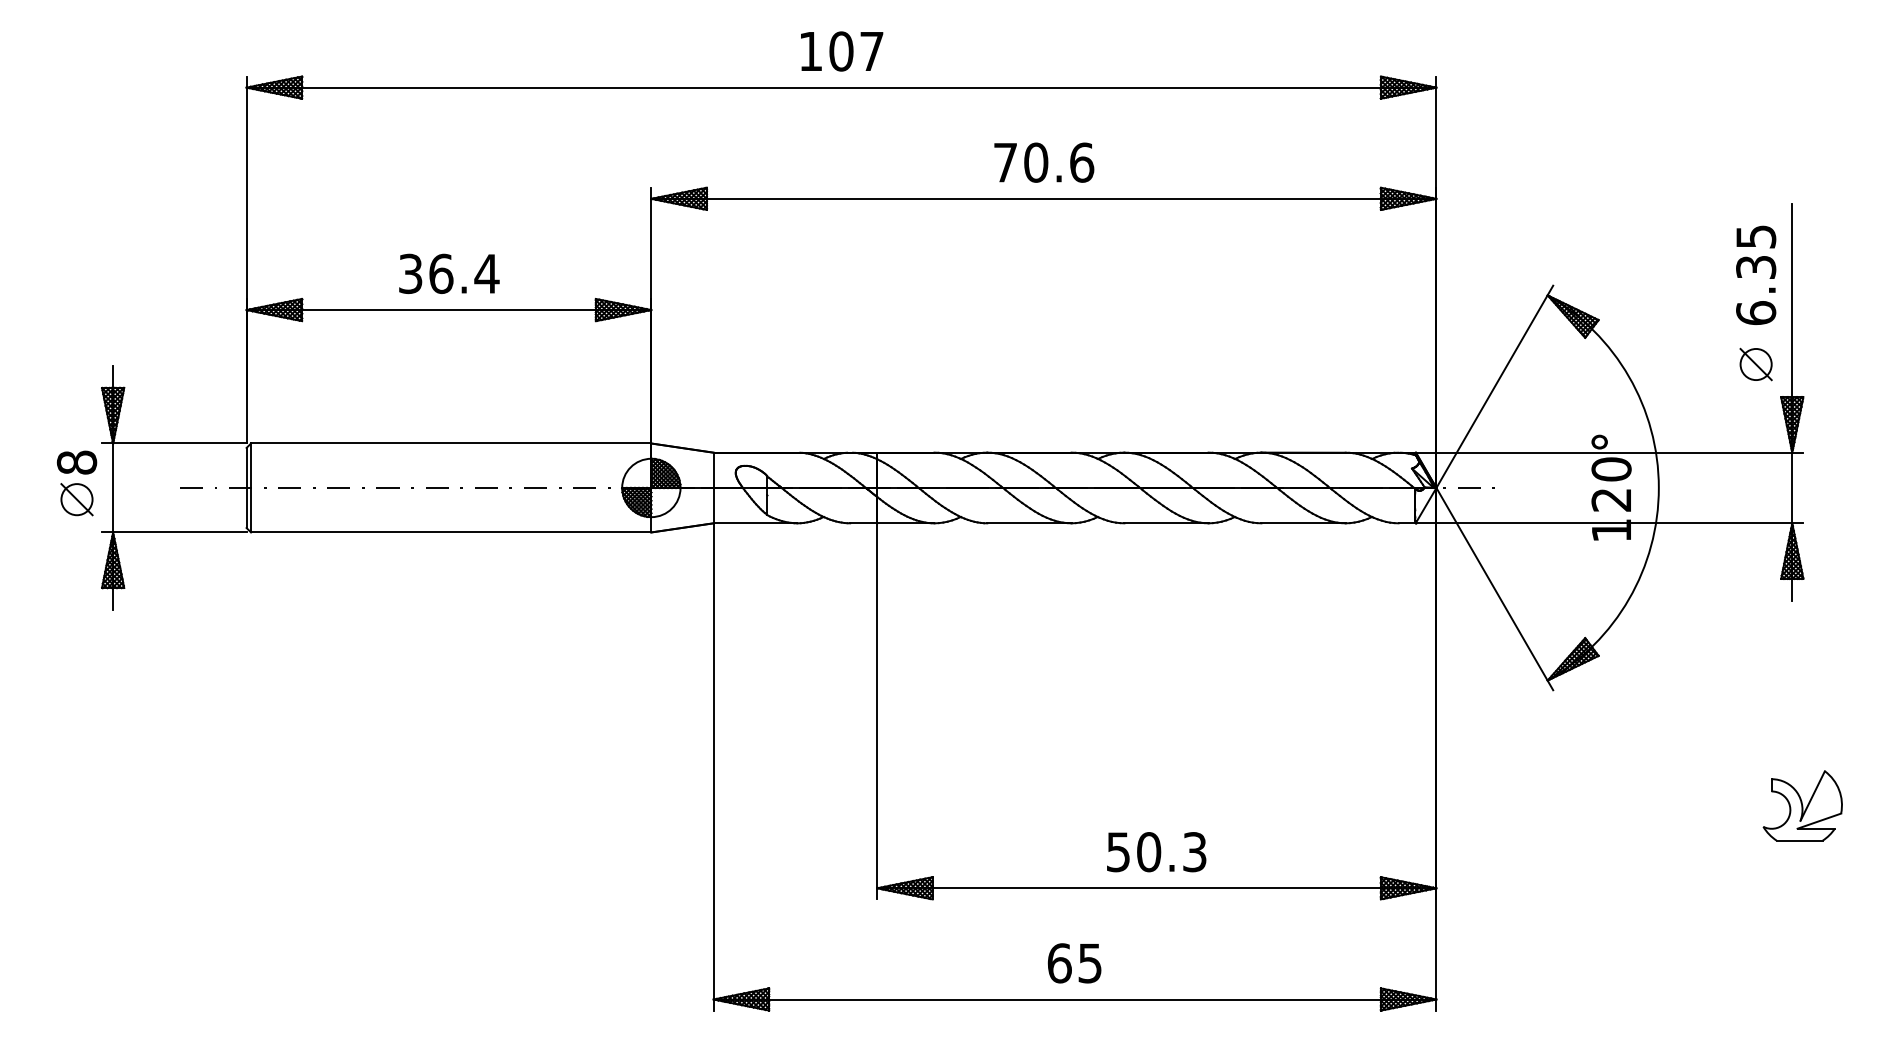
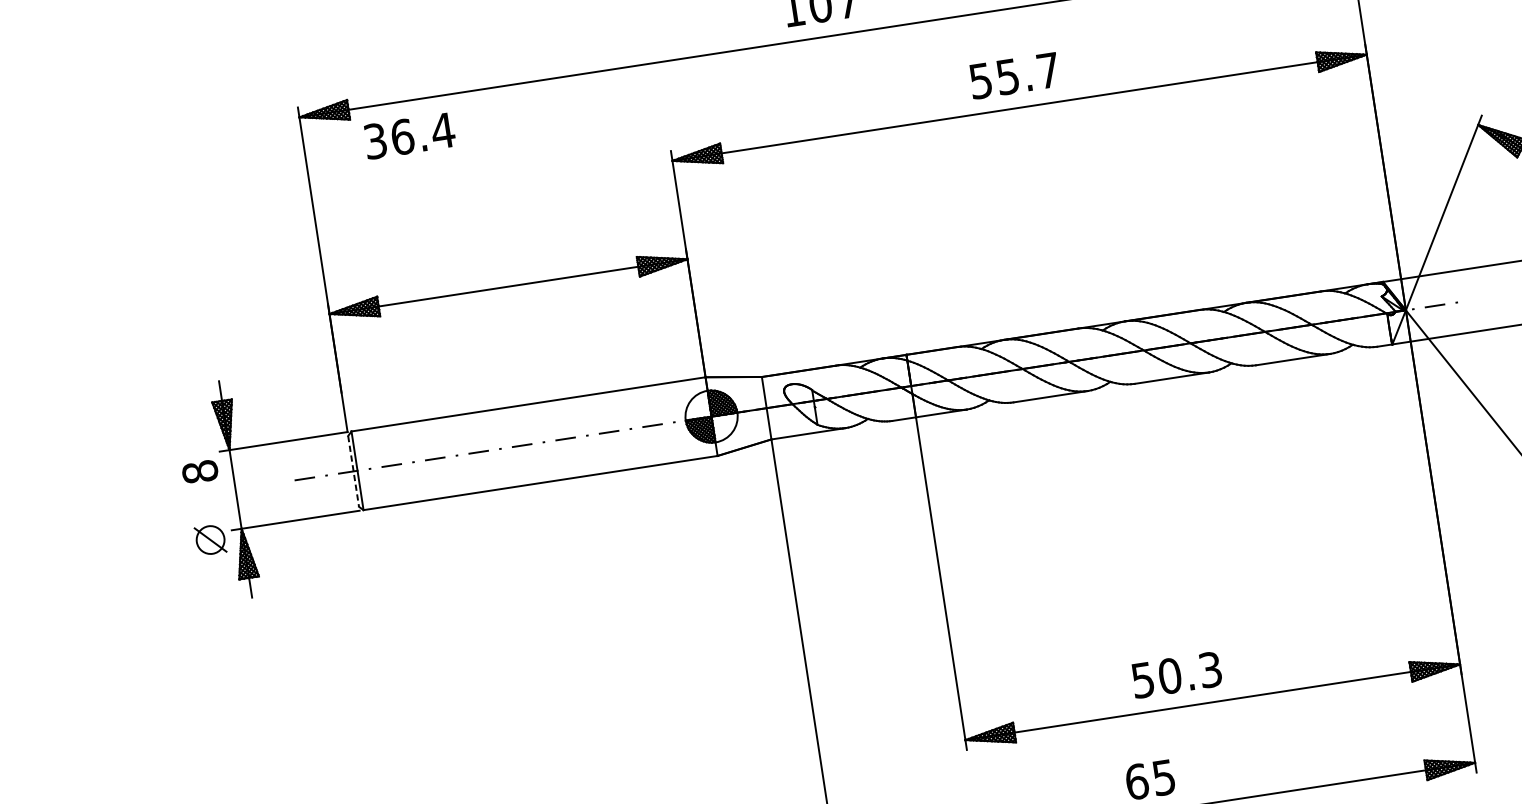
text: (1044, 162) -> (1015, 75), 70.6 -> 55.7
text: (449, 273) -> (409, 135), moved
line: (246, 488) -> (353, 471), solid -> dashed
part: (76, 499) -> (210, 539), moved
text: (1156, 852) -> (1176, 675), moved

